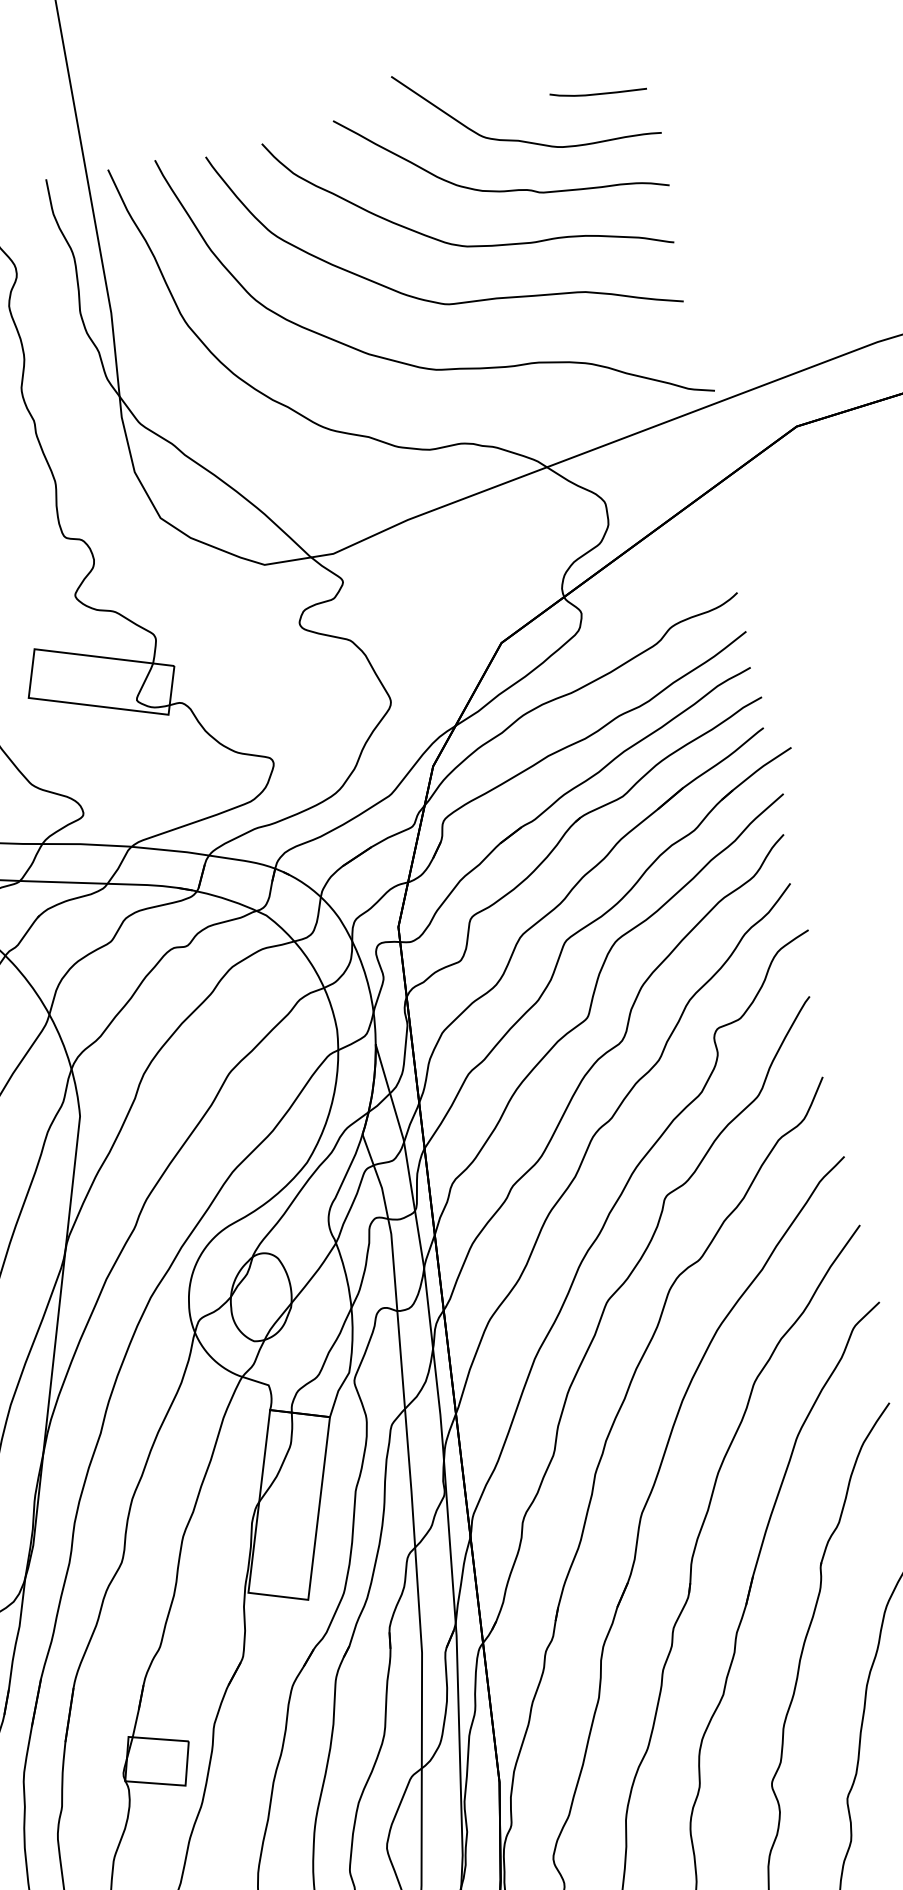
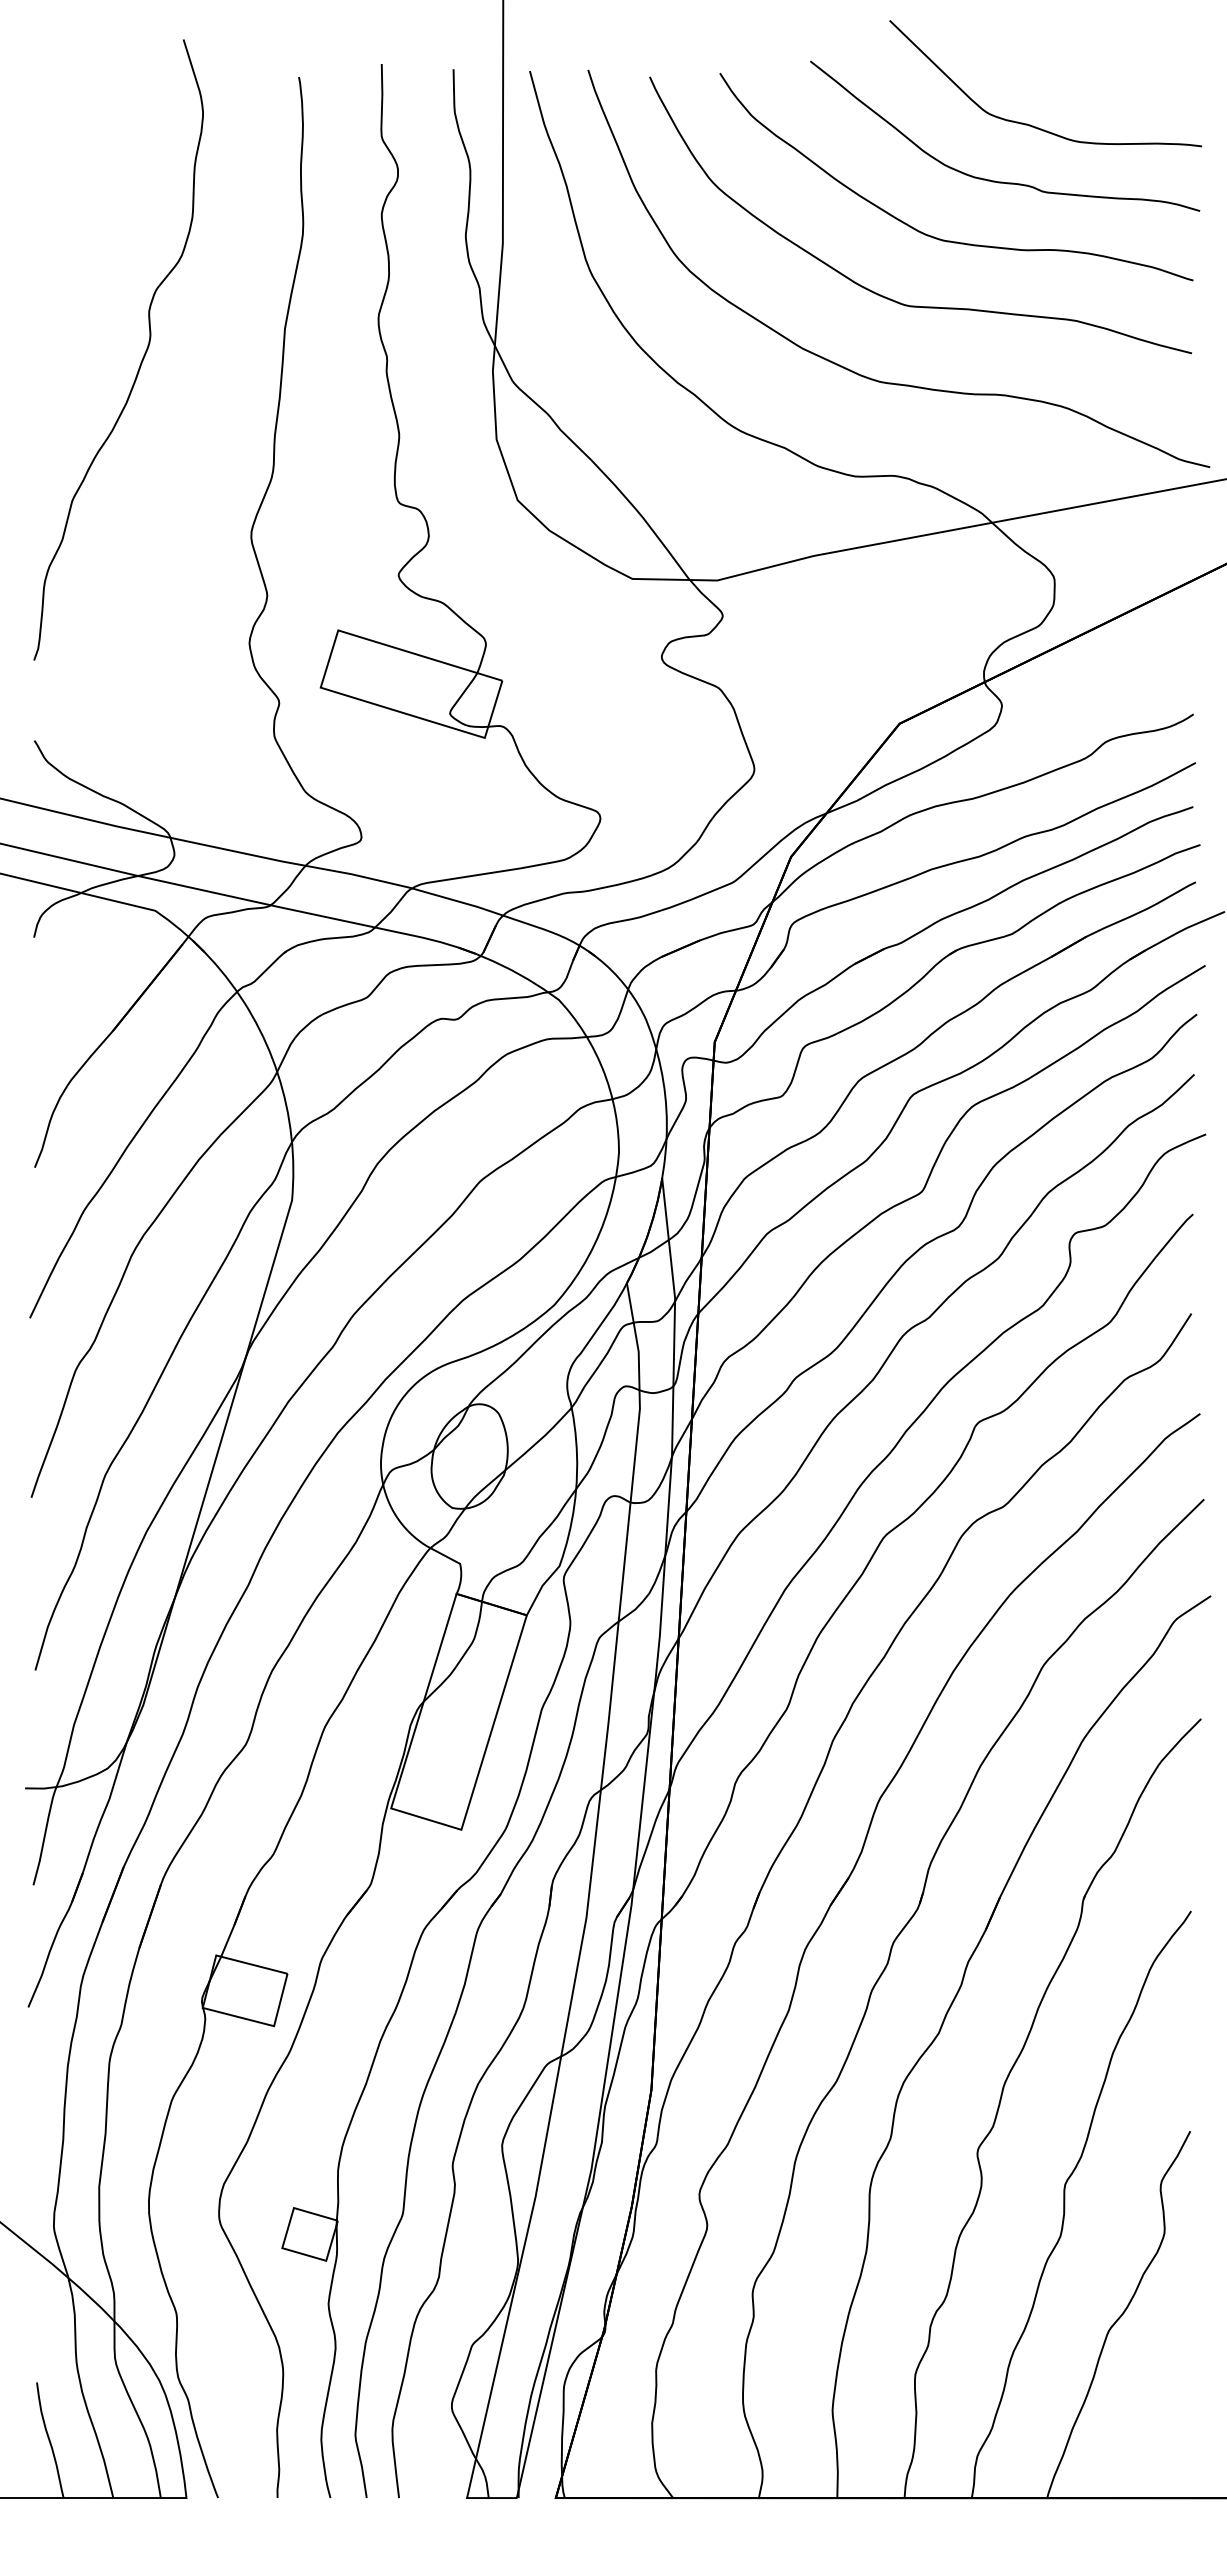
curve: (598, 93) -> (1134, 85), removed

